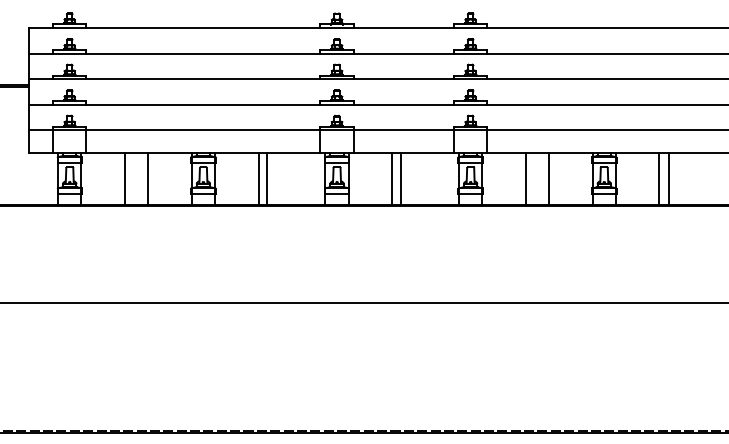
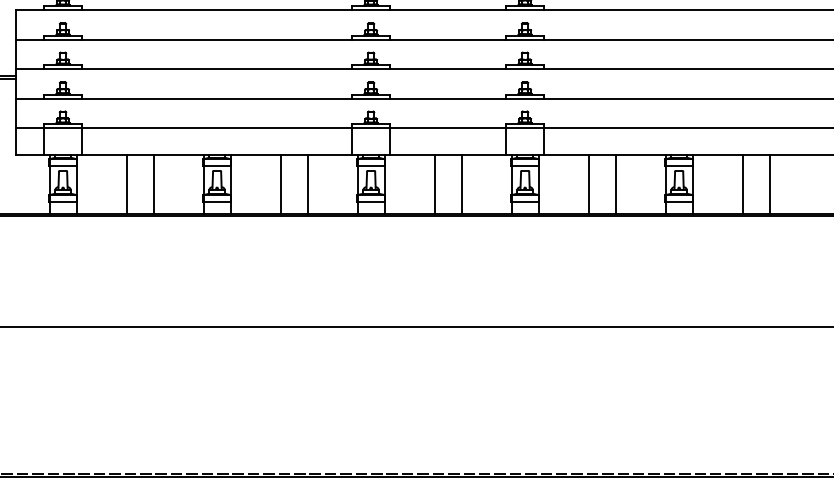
line: (266, 179) -> (307, 184), moved
line: (400, 179) -> (461, 184), moved
line: (668, 179) -> (769, 184), moved

